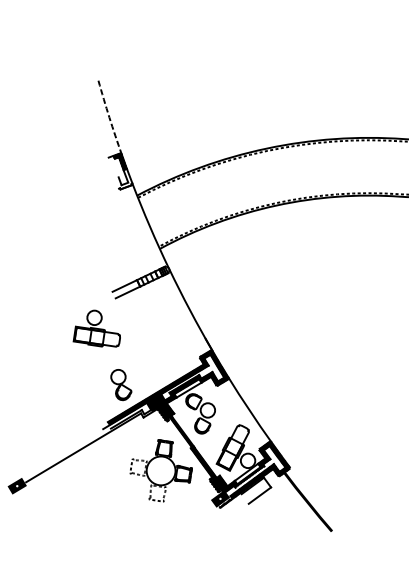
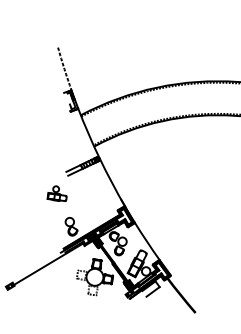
part: (95, 328) -> (56, 193), size x0.7

